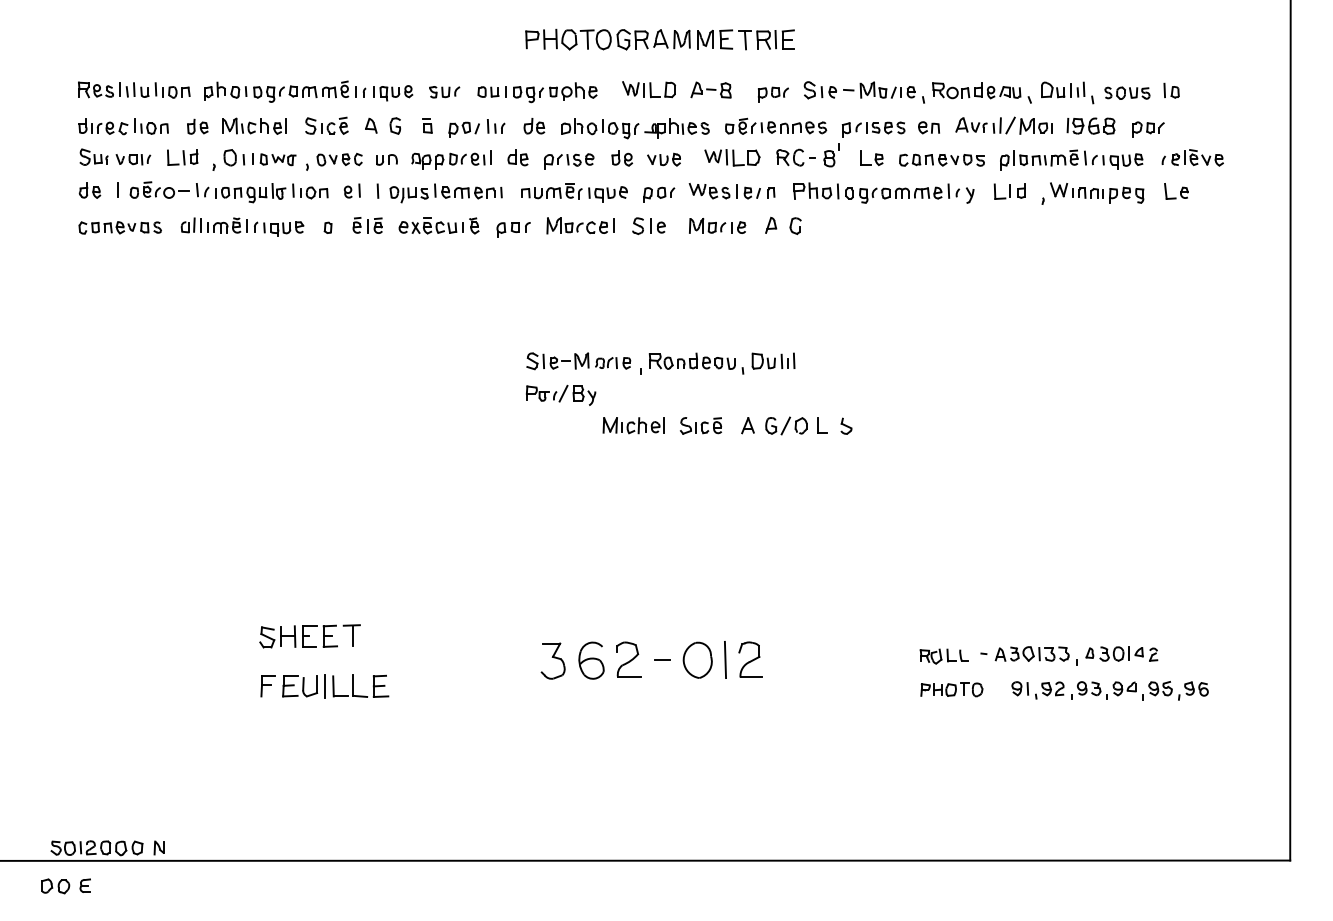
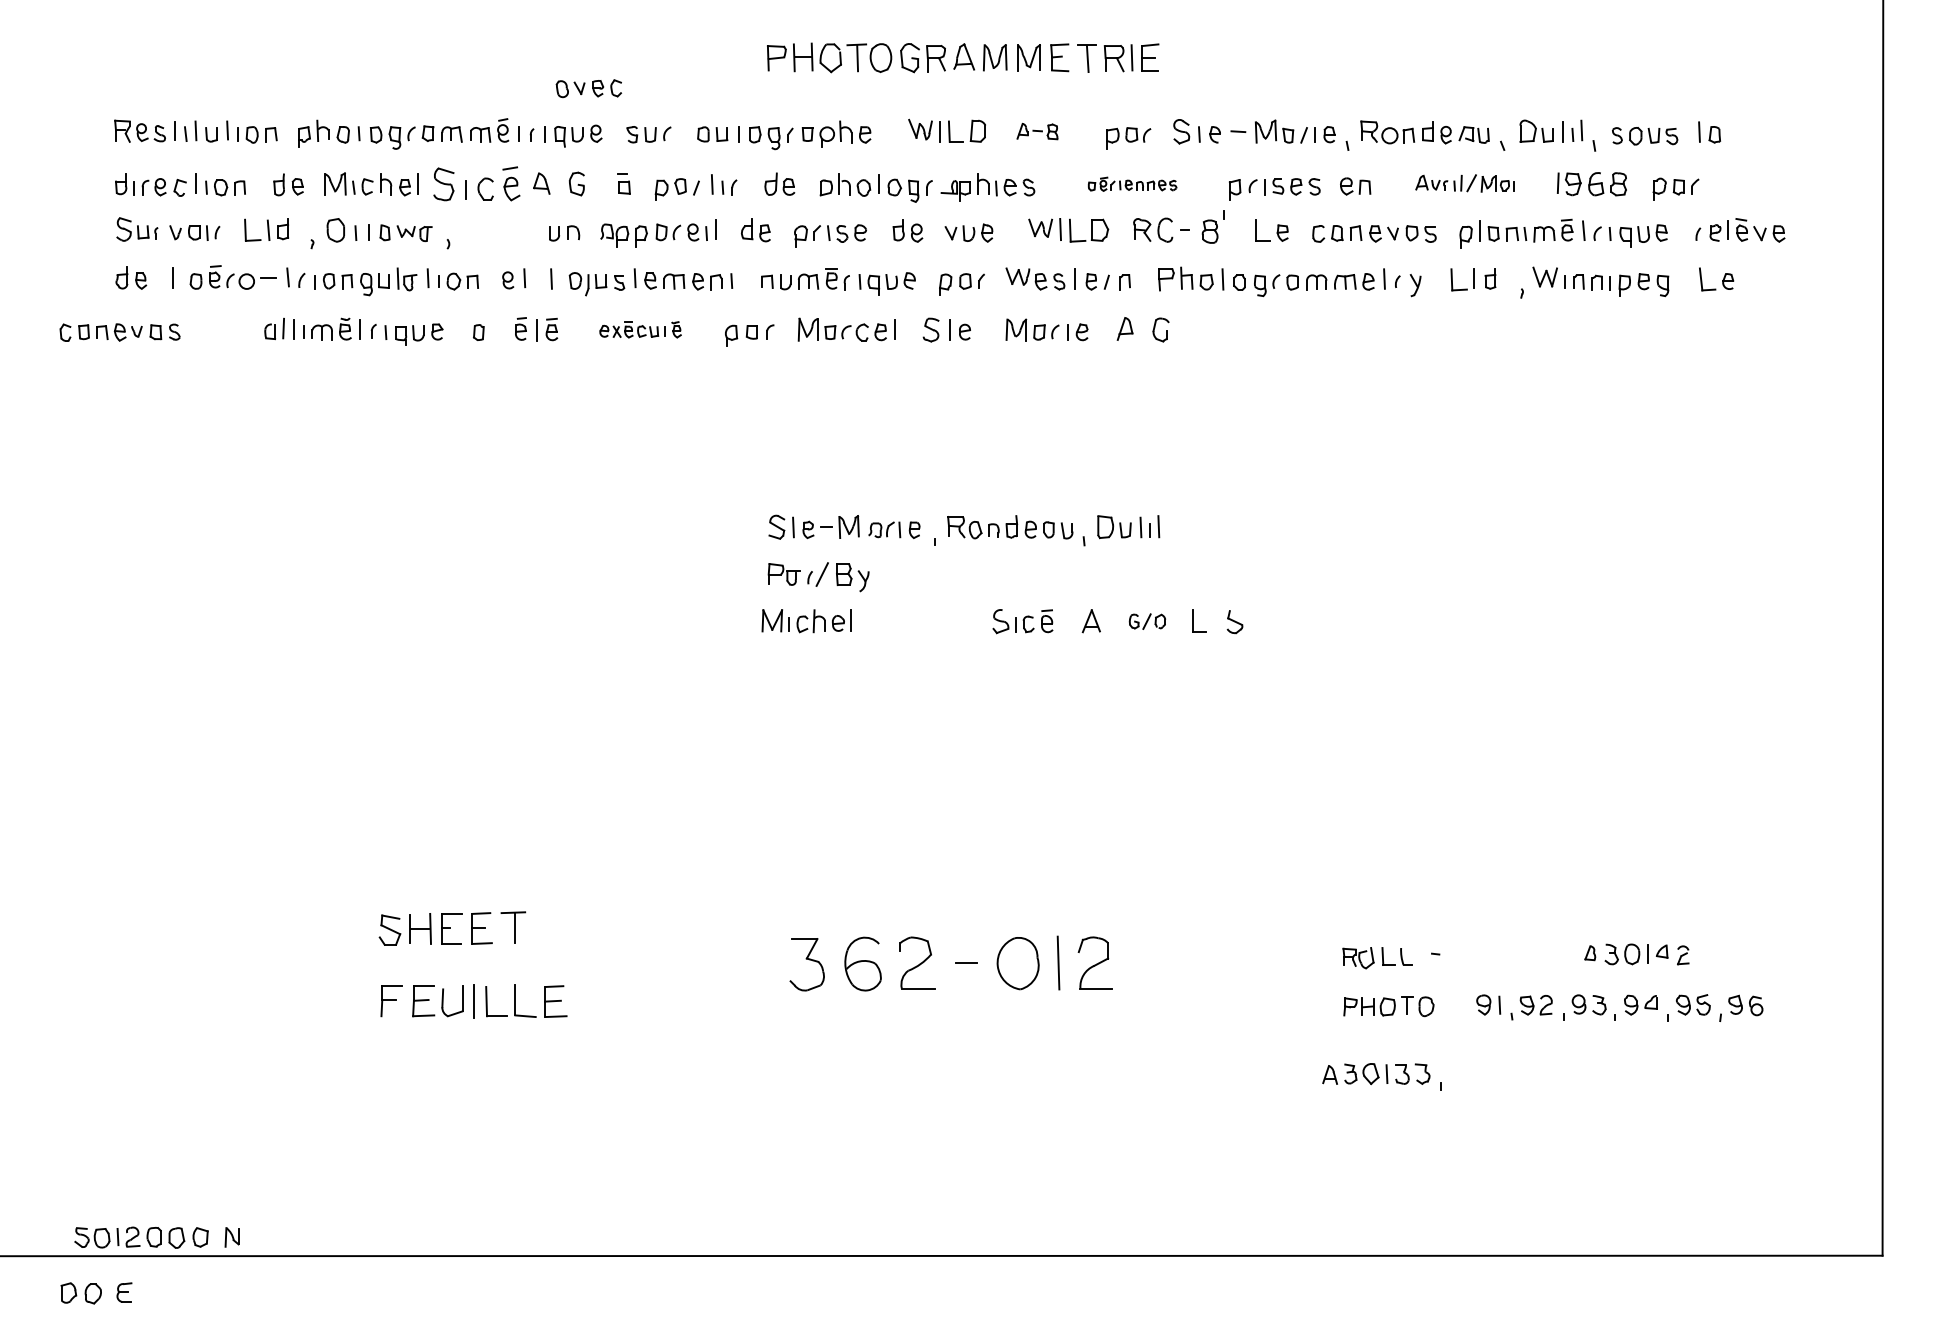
part: (710, 89) -> (1036, 130), size x0.7
part: (326, 125) -> (476, 183), size x1.4
part: (776, 125) -> (1133, 183), size x0.6
part: (1003, 125) -> (1464, 183), size x0.7
part: (339, 159) -> (588, 88), moved
part: (438, 225) -> (639, 329), size x0.7
part: (119, 227) -> (118, 332), moved
part: (633, 425) -> (806, 620), moved
part: (786, 425) -> (1147, 620), size x0.6
part: (1035, 655) -> (1381, 1076), moved

